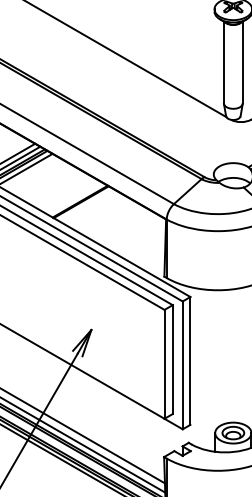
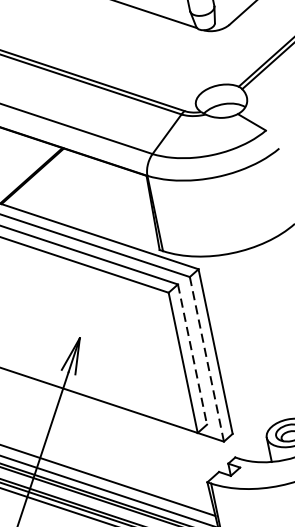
line: (172, 360) -> (192, 355), solid -> dashed
line: (182, 365) -> (206, 359), solid -> dashed

